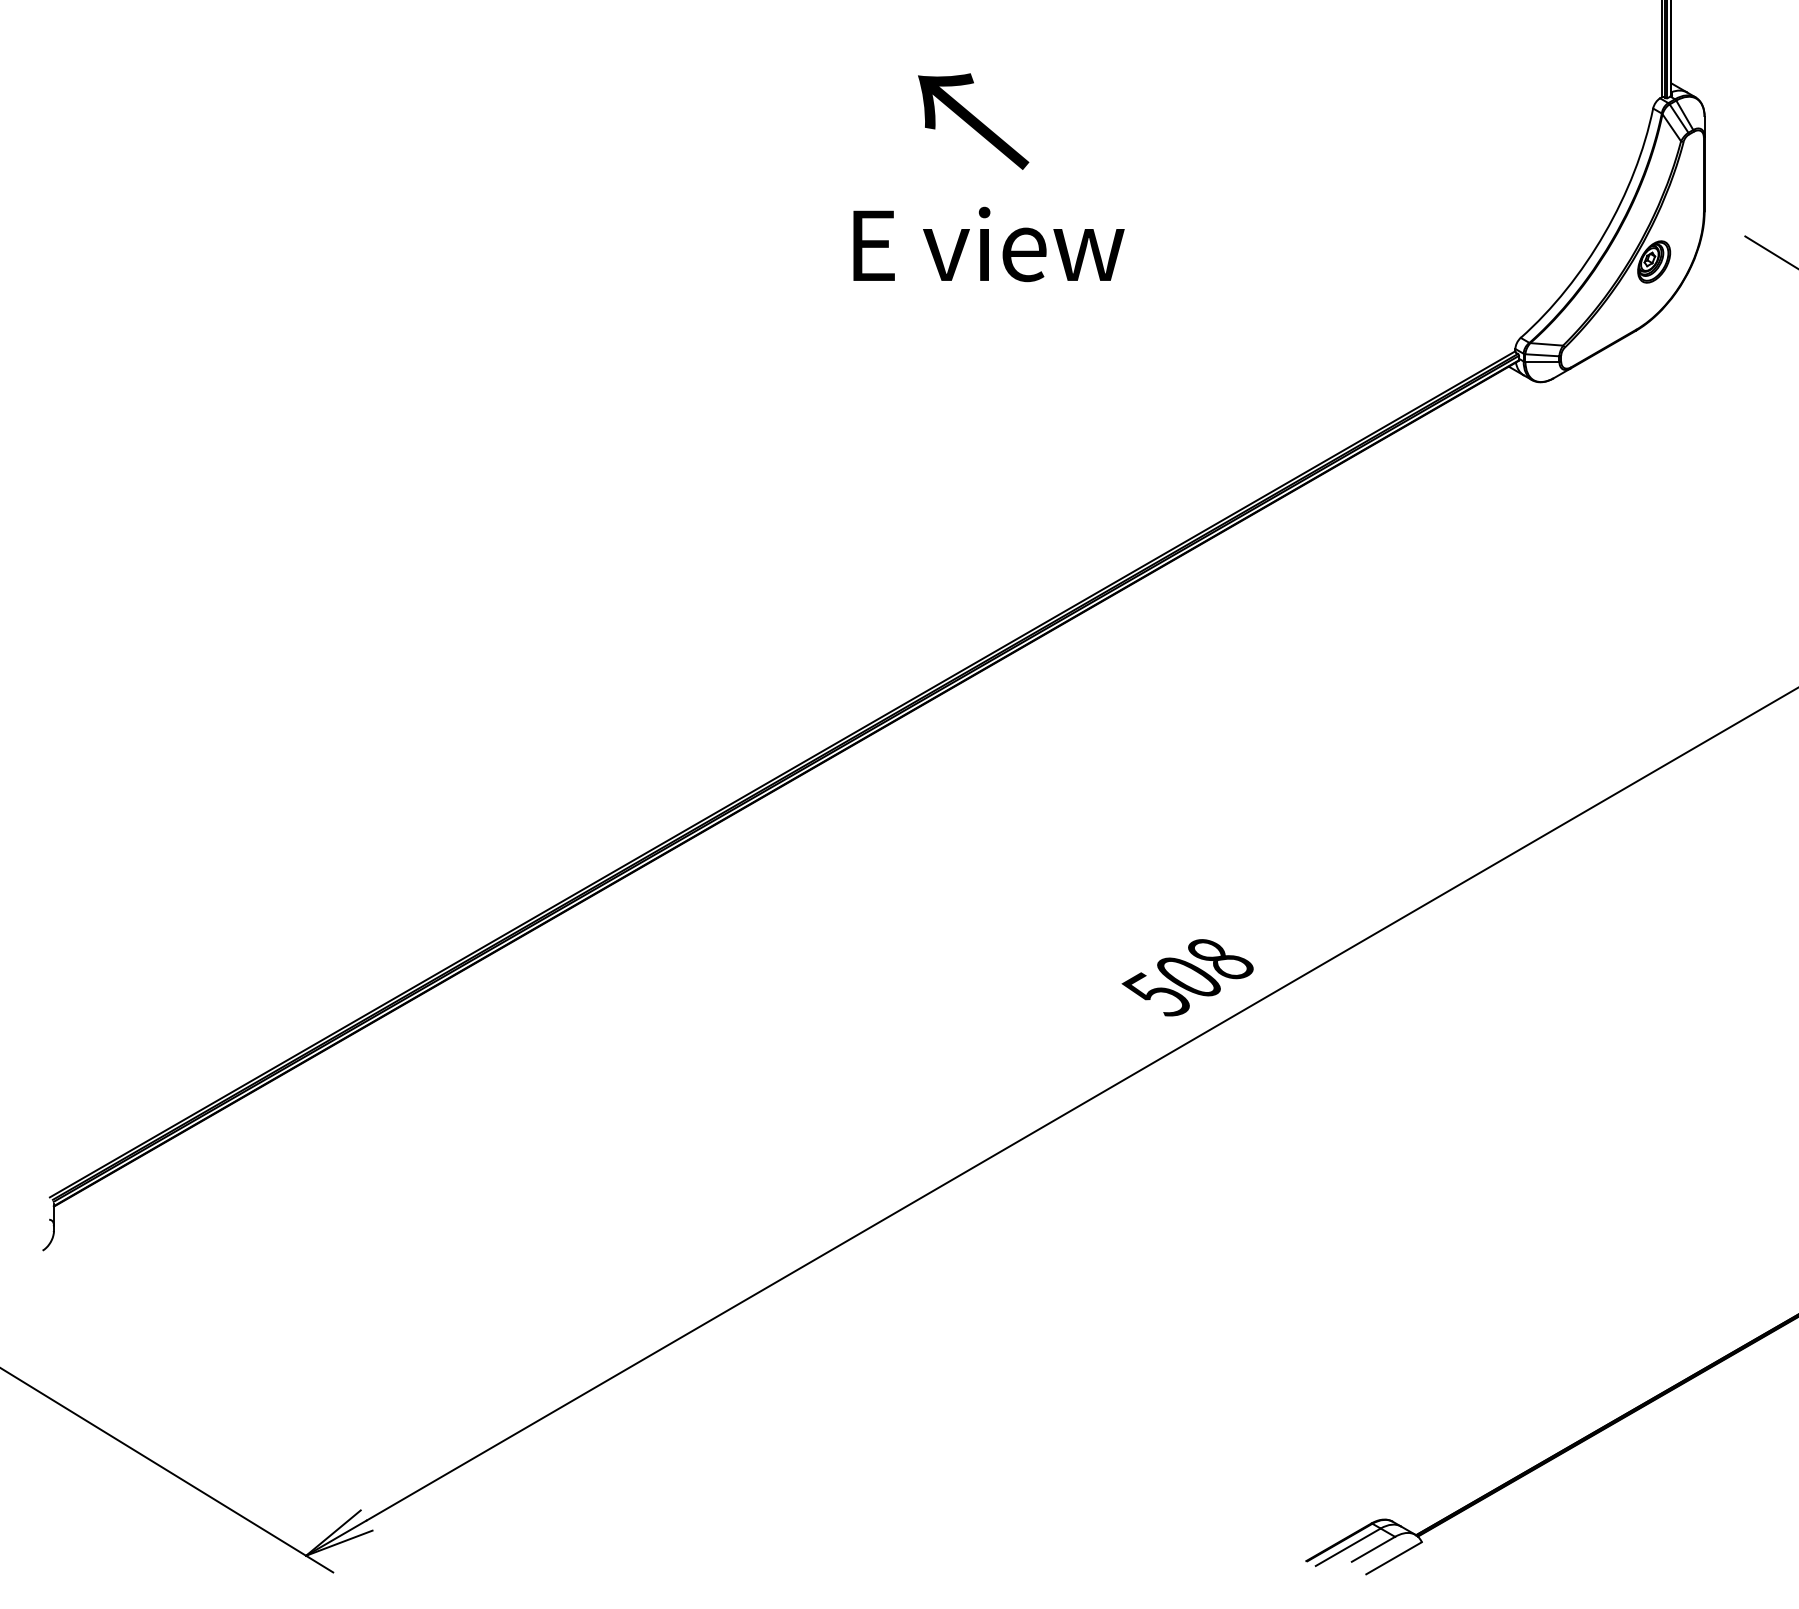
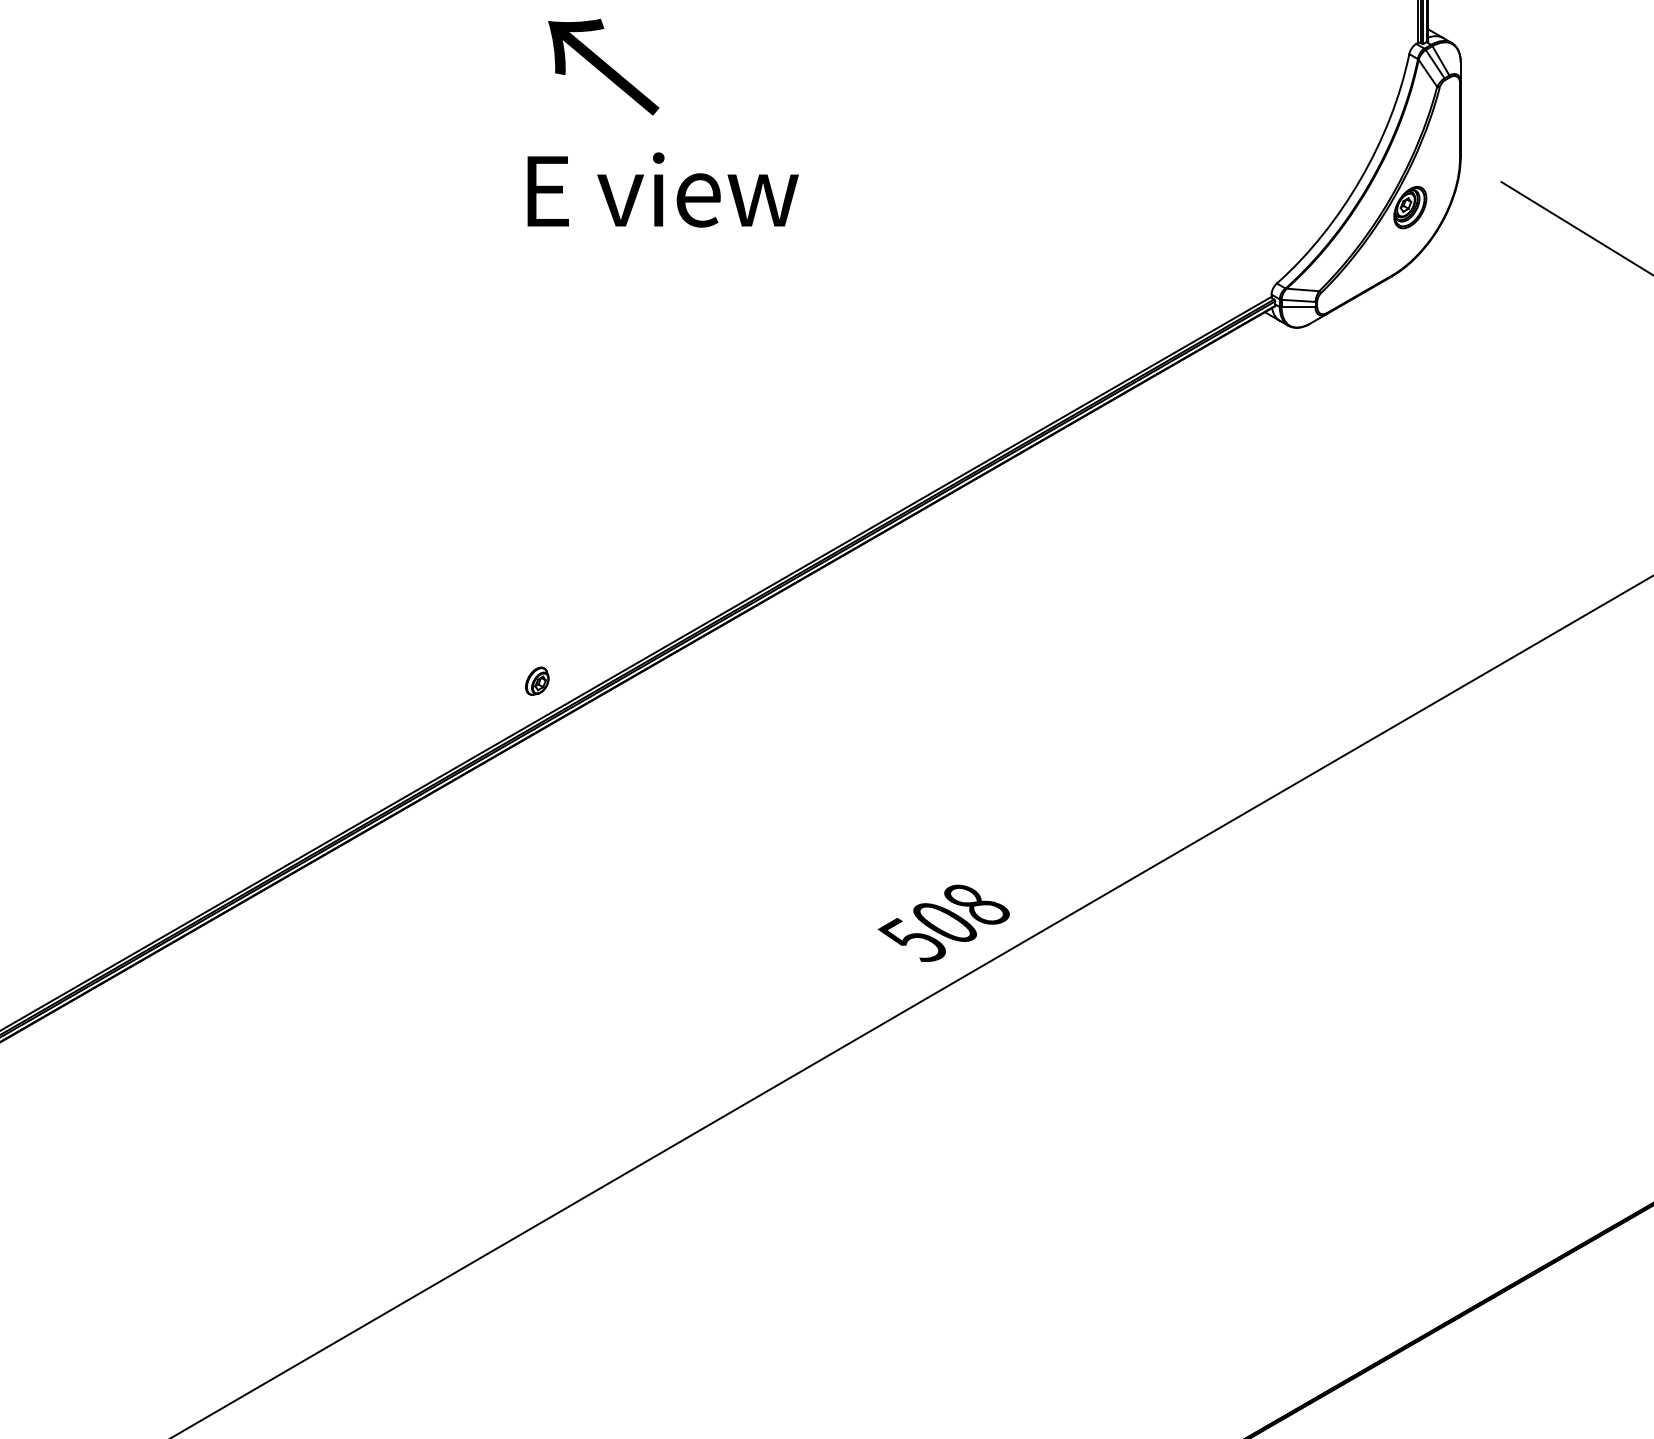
text: (973, 121) -> (603, 67), moved
text: (988, 244) -> (662, 190), moved
part: (781, 735) -> (537, 681), added

